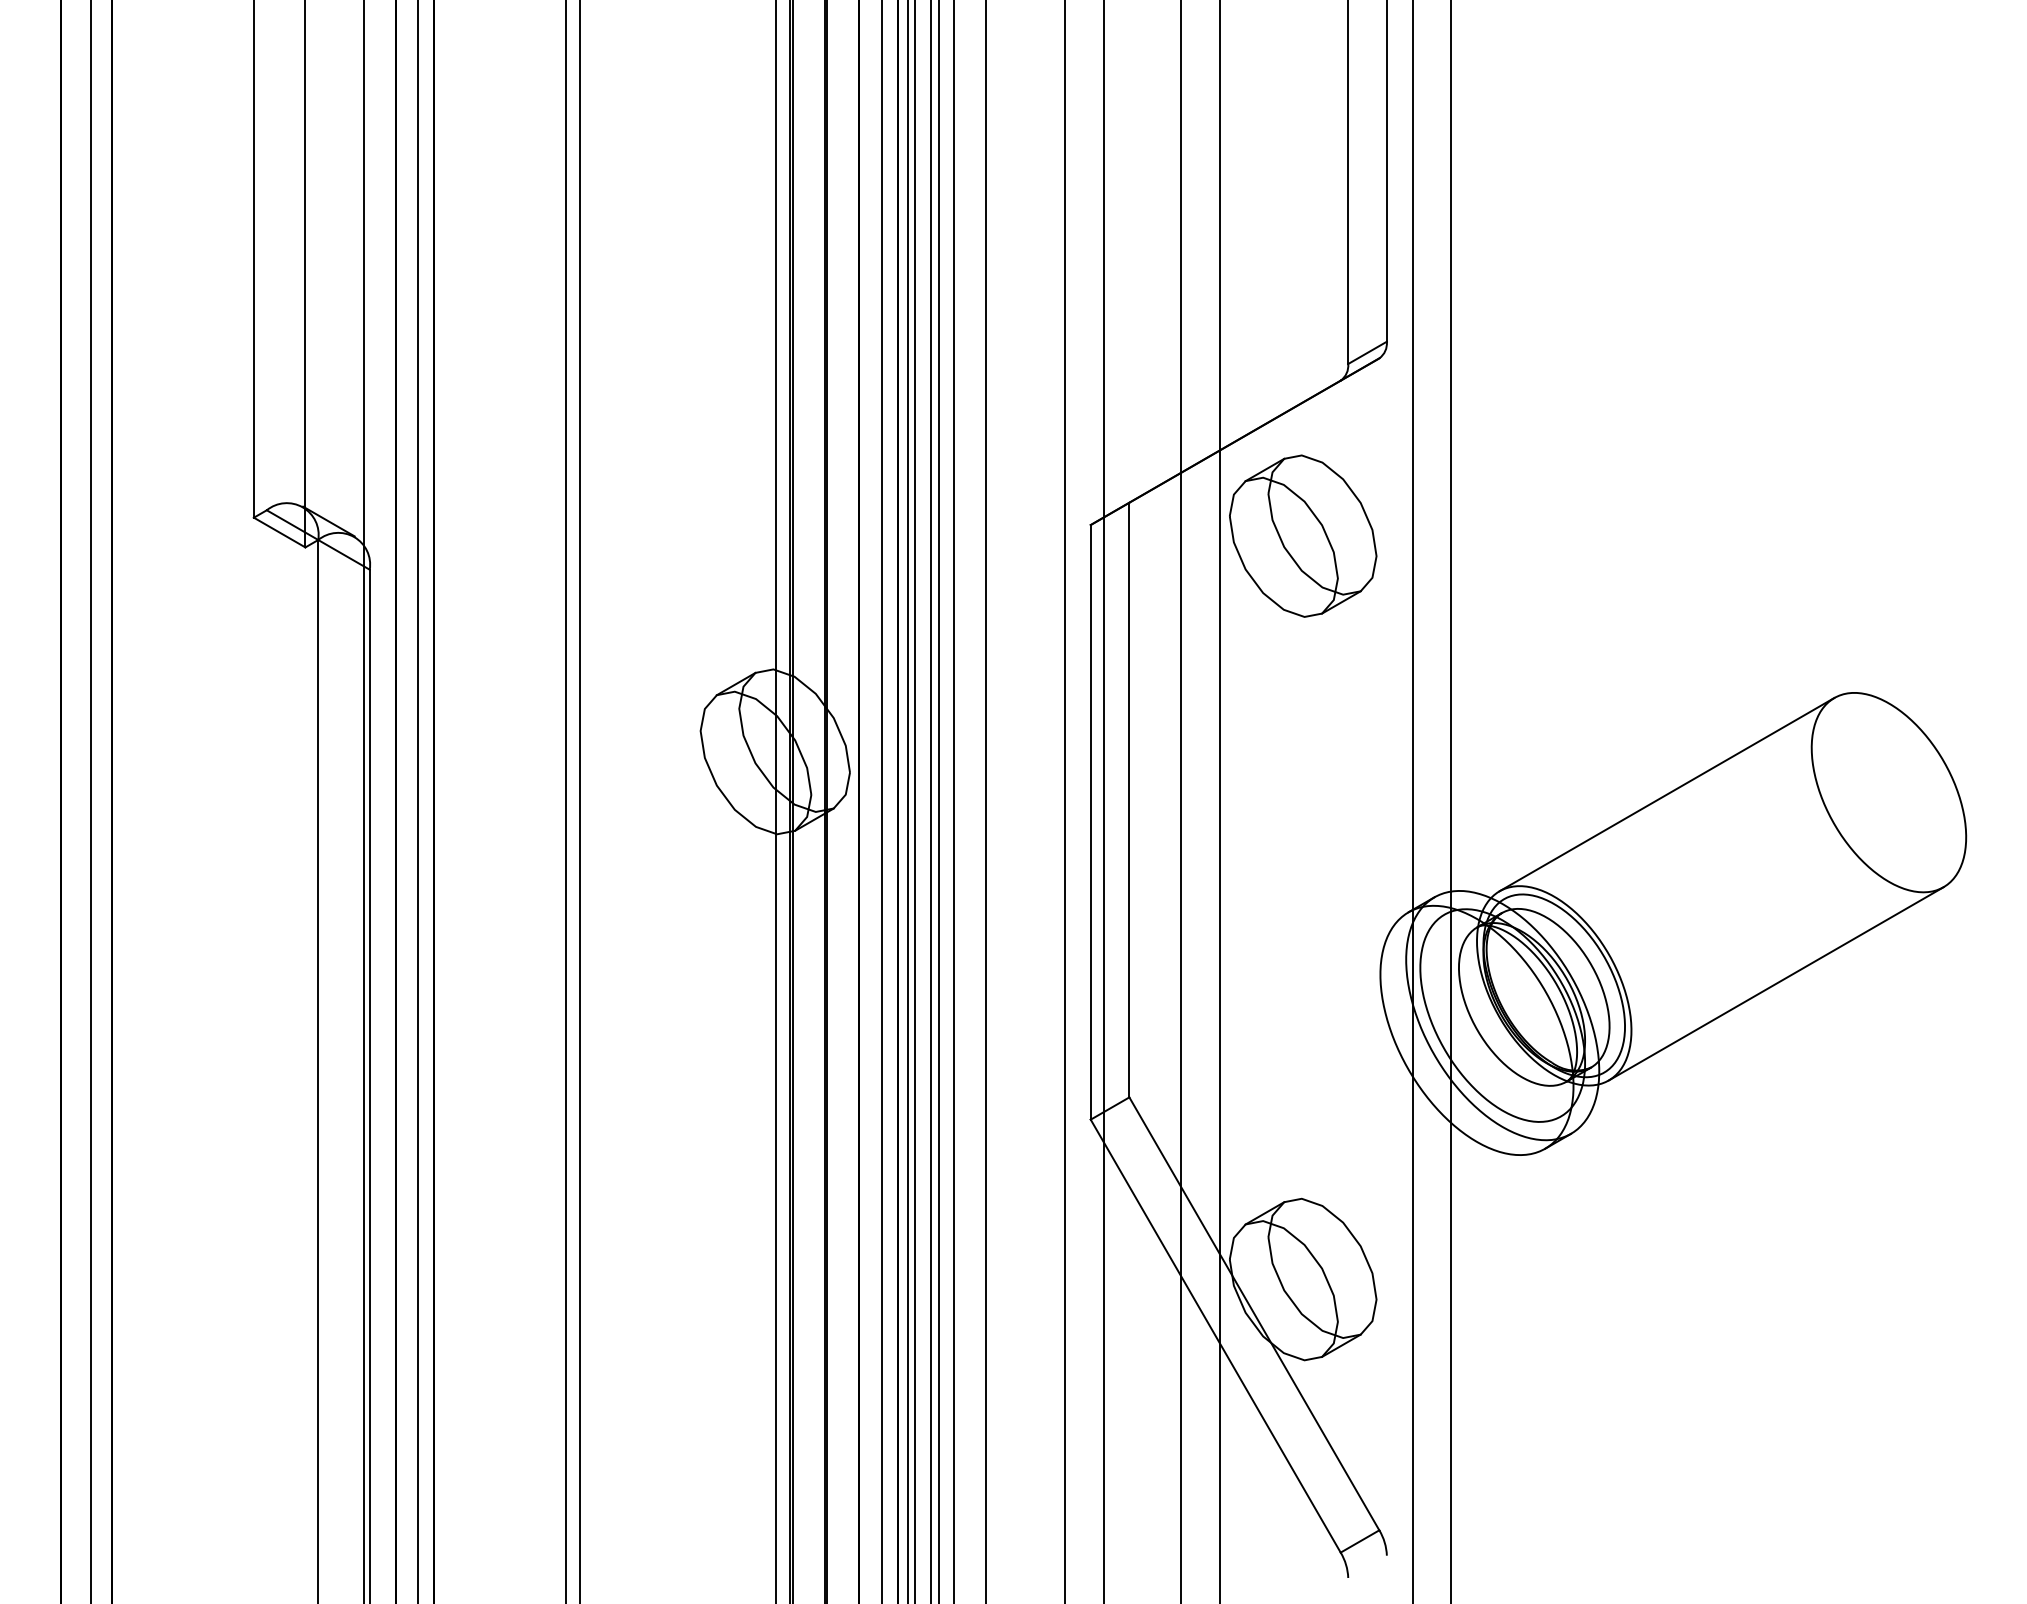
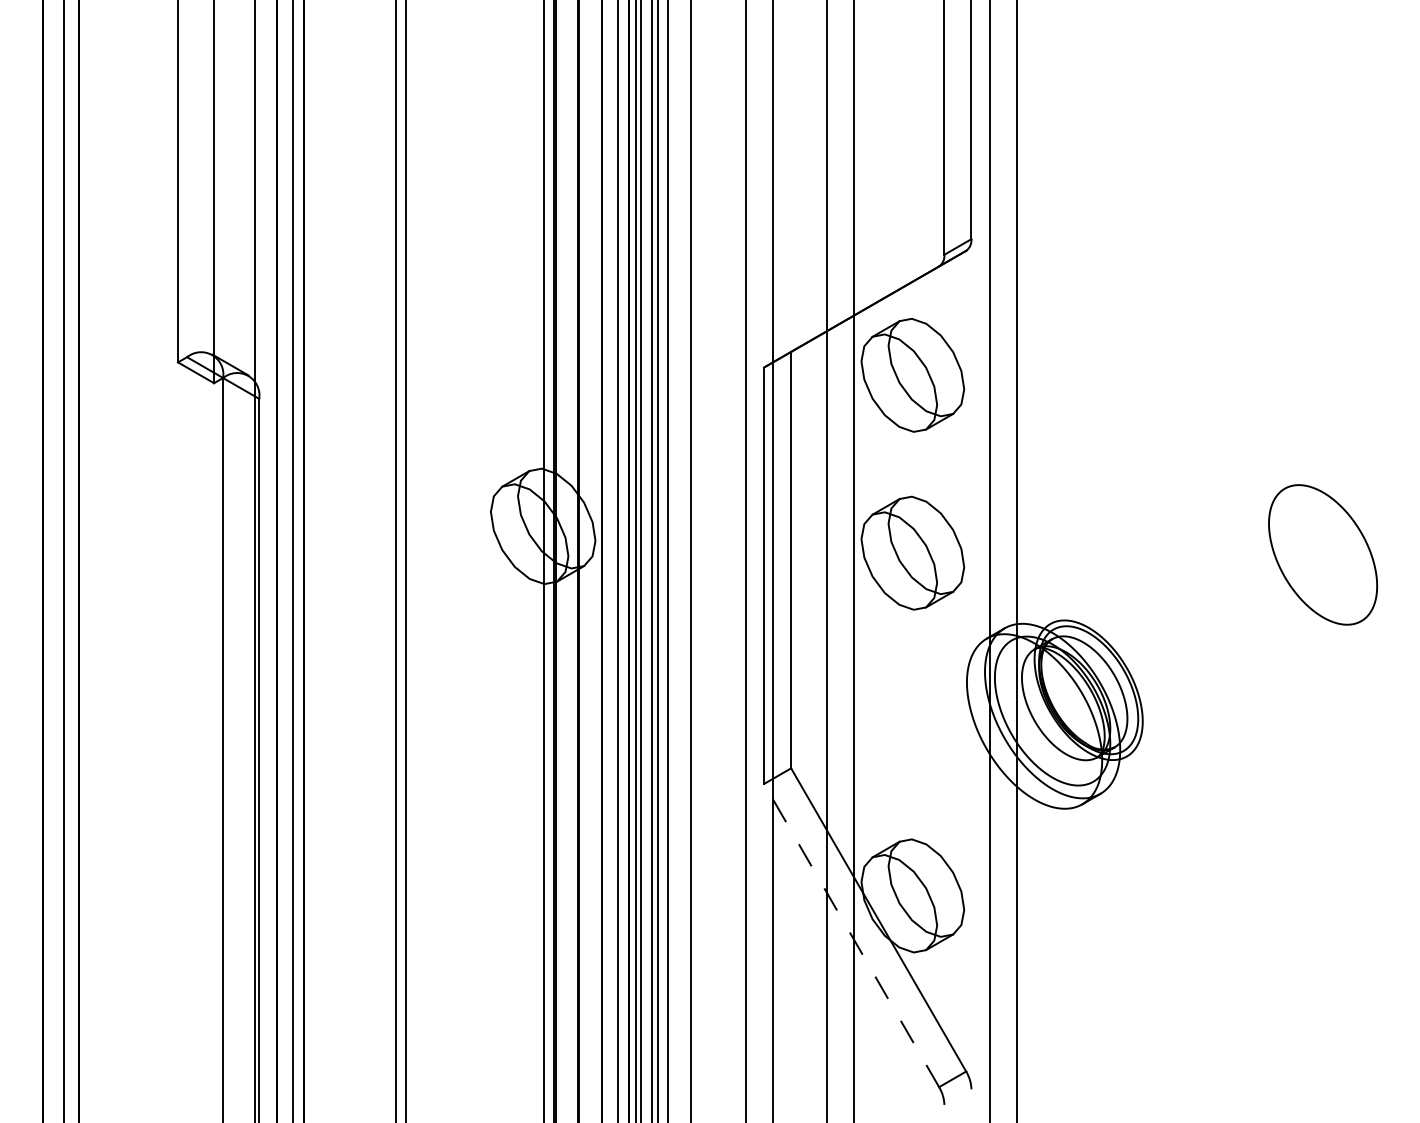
part: (1303, 789) -> (913, 552), added
line: (1666, 794) -> (1167, 556), removed
line: (1775, 983) -> (1243, 688), removed
line: (1215, 1336) -> (851, 935), solid -> dashed

